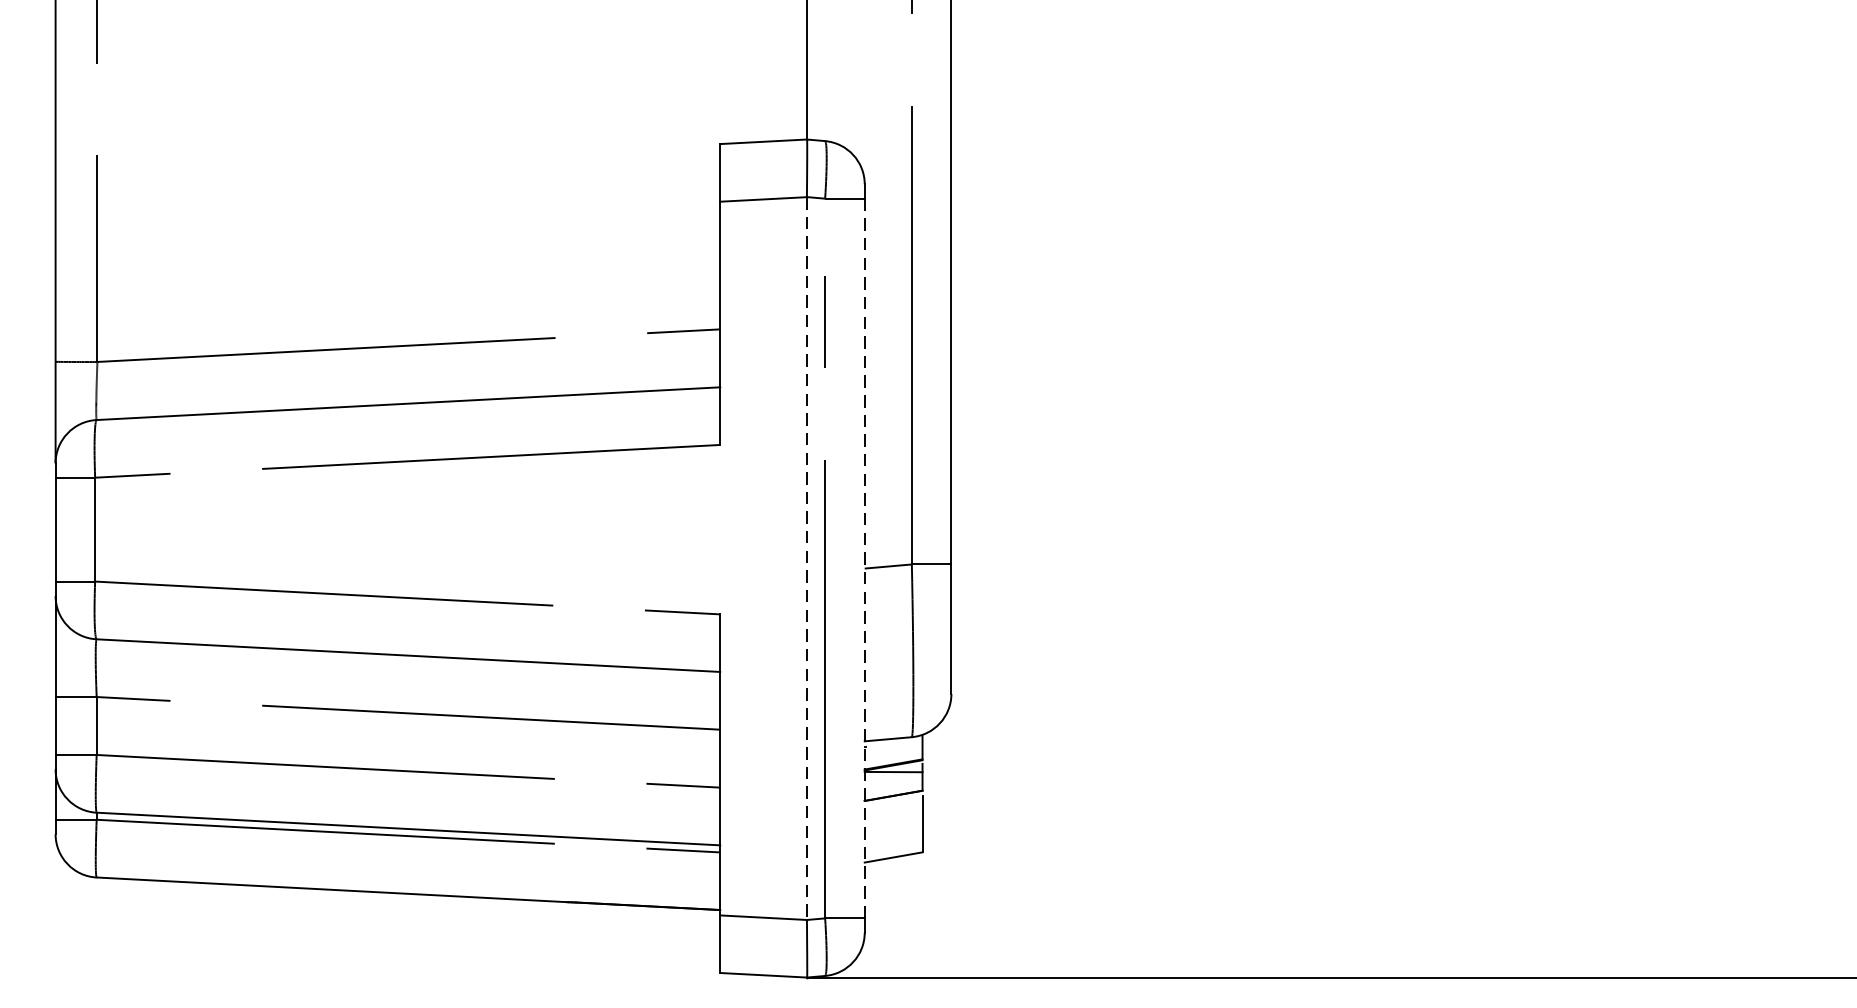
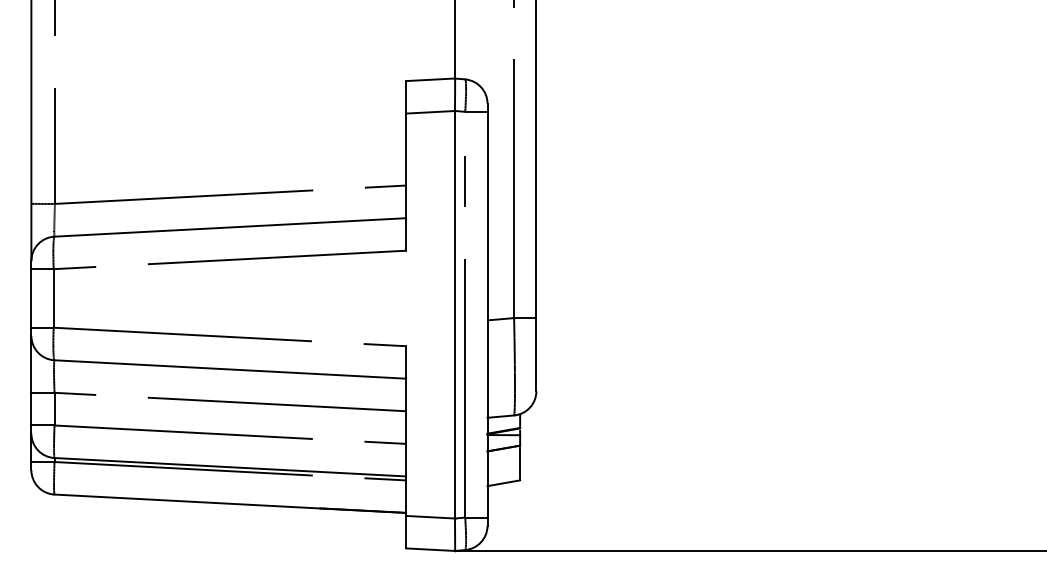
line: (806, 558) -> (454, 314), dashed -> solid
line: (864, 558) -> (487, 314), dashed -> solid

